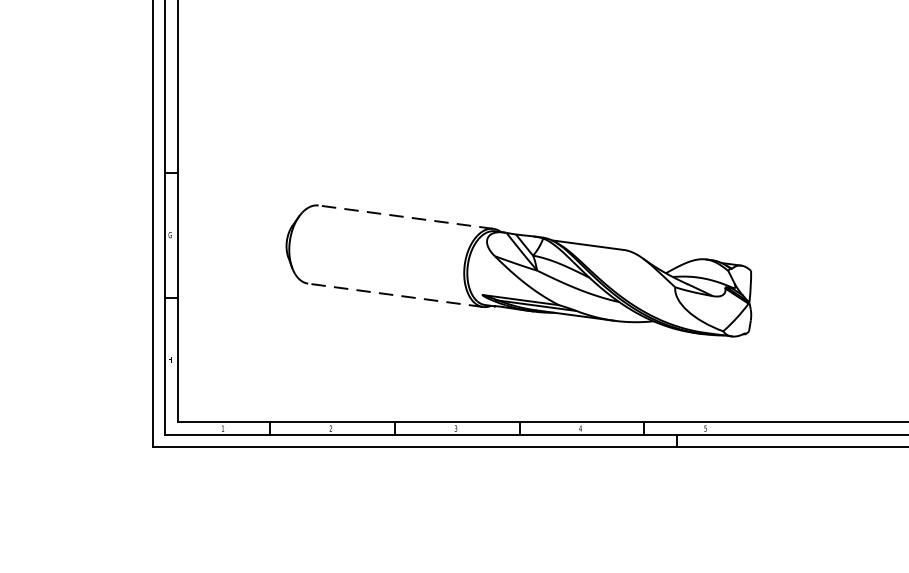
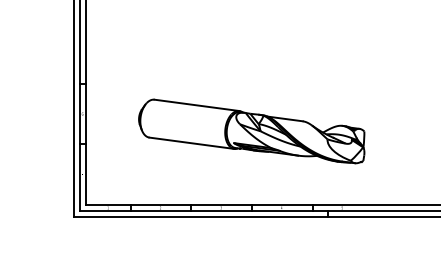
line: (407, 217) -> (197, 105), dashed -> solid
line: (394, 295) -> (191, 143), dashed -> solid

